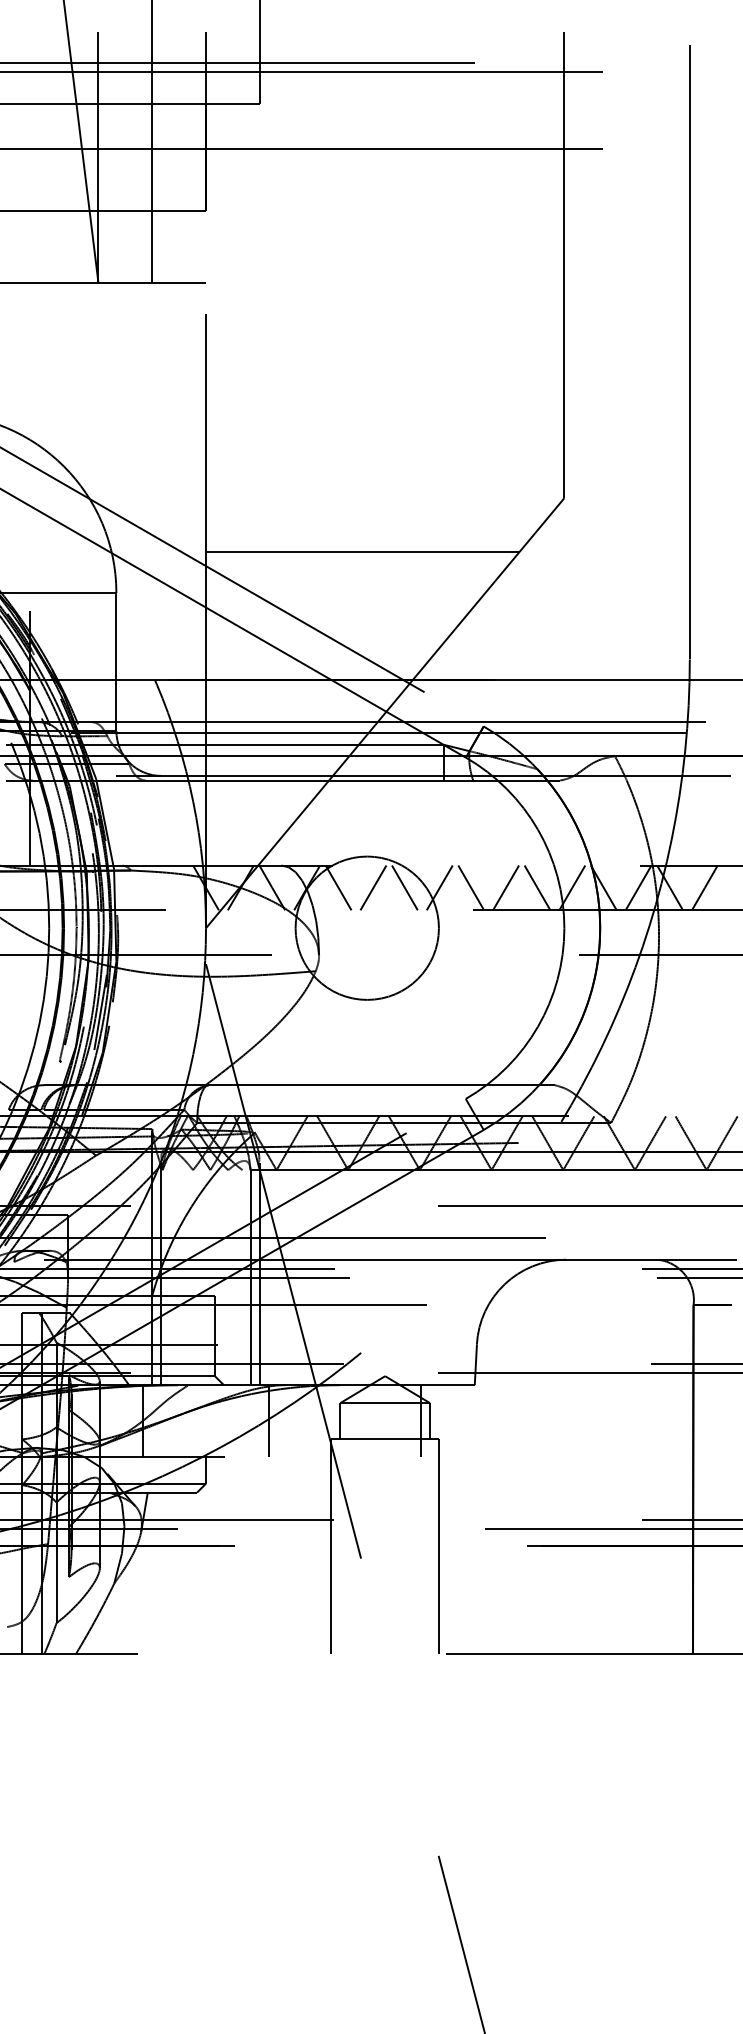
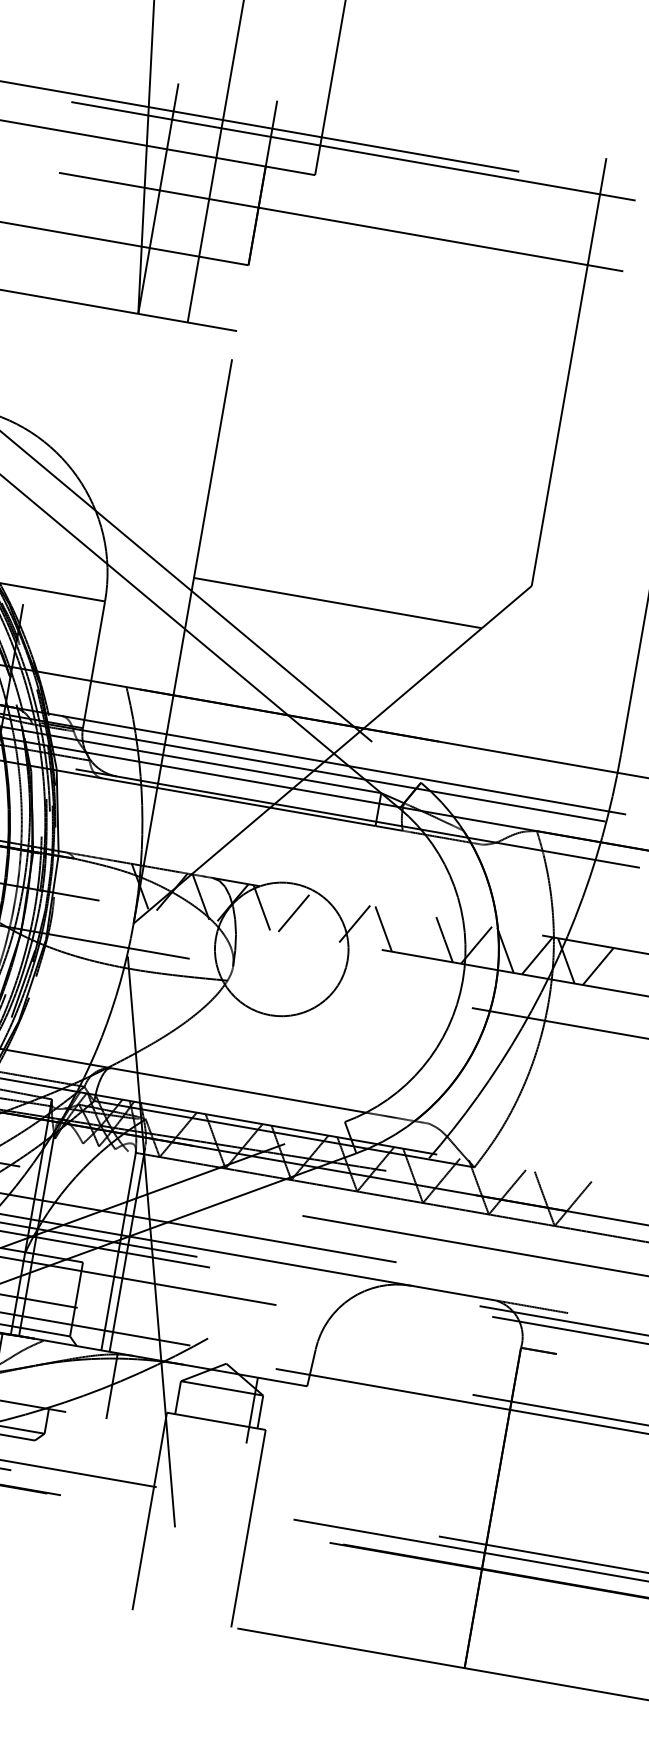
line: (404, 887) -> (322, 917), removed
line: (506, 887) -> (416, 934), removed

